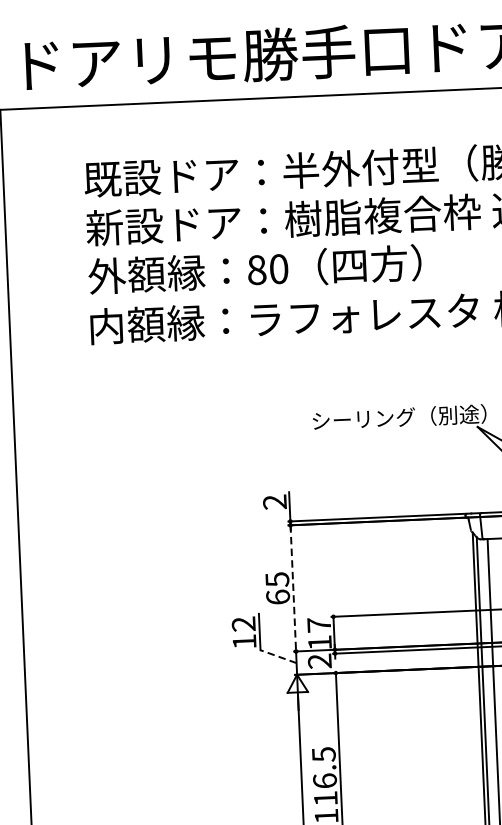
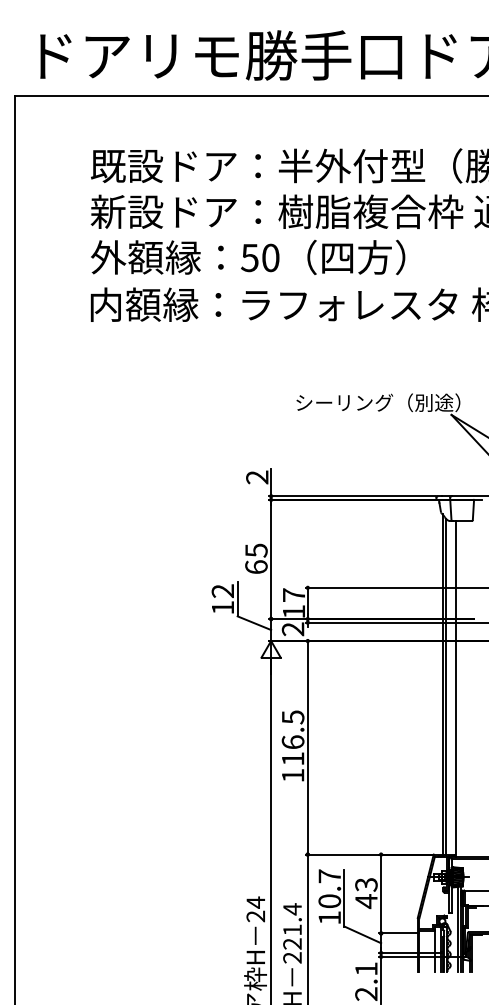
text: (256, 269) -> (249, 257), 80 -> 50
line: (293, 588) -> (271, 559), dashed -> solid
line: (277, 657) -> (253, 623), dashed -> solid

